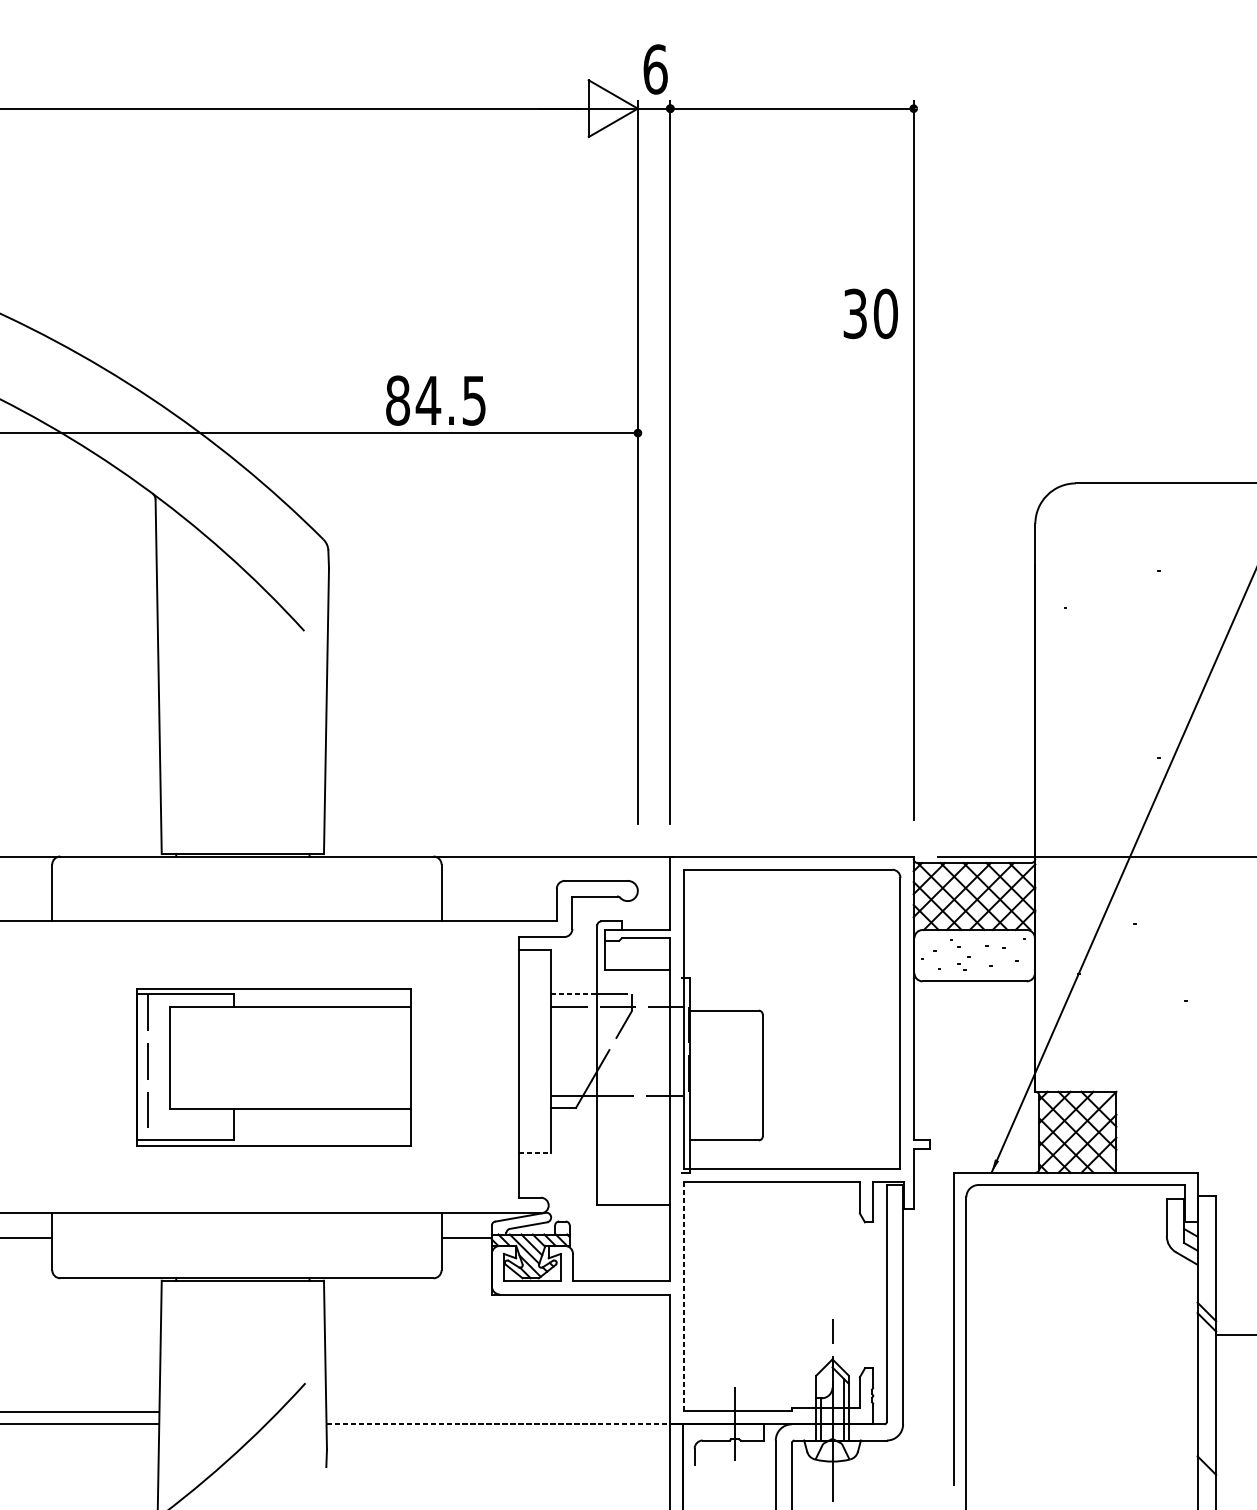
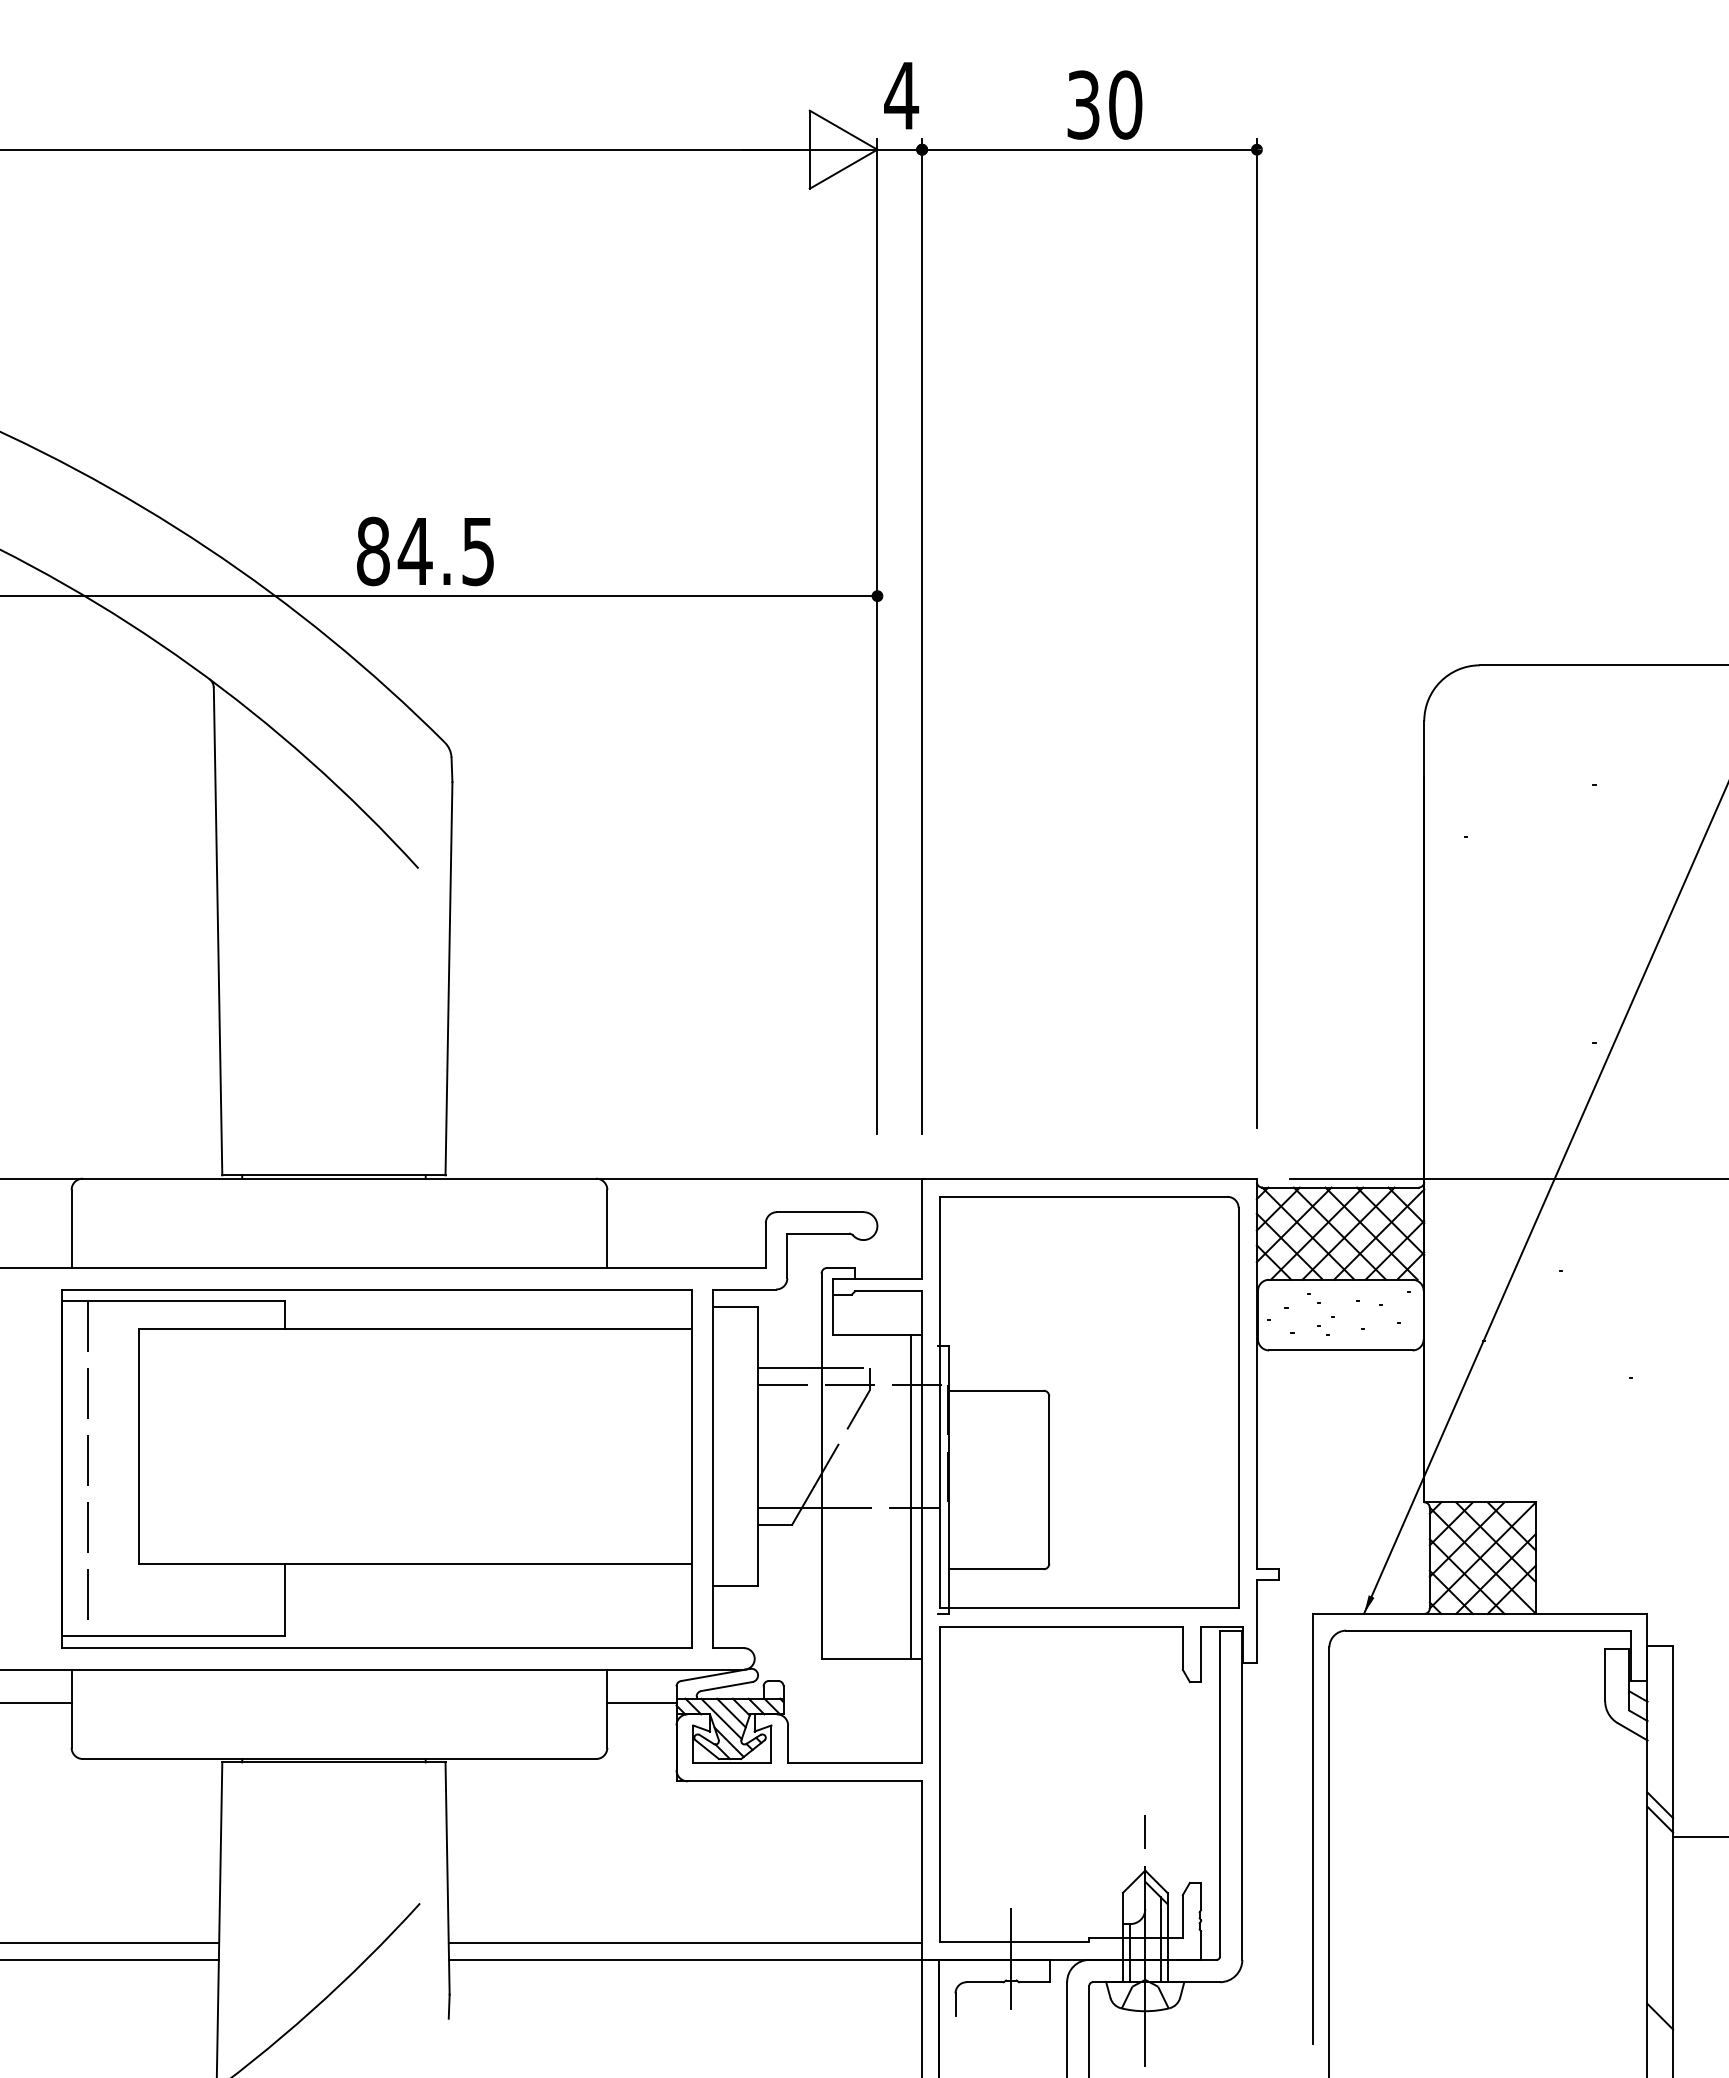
text: (655, 69) -> (901, 95), 6 -> 4
text: (870, 313) -> (1104, 104), moved
text: (435, 400) -> (425, 551), moved
line: (571, 994) -> (785, 1368), dashed -> solid
part: (273, 1067) -> (376, 1468), size x1.67
line: (661, 1087) -> (910, 1496), added
line: (535, 1152) -> (736, 1586), dashed -> solid
line: (683, 1296) -> (940, 1784), dashed -> solid
line: (498, 1412) -> (685, 1943), added
line: (499, 1424) -> (687, 1959), dashed -> solid

